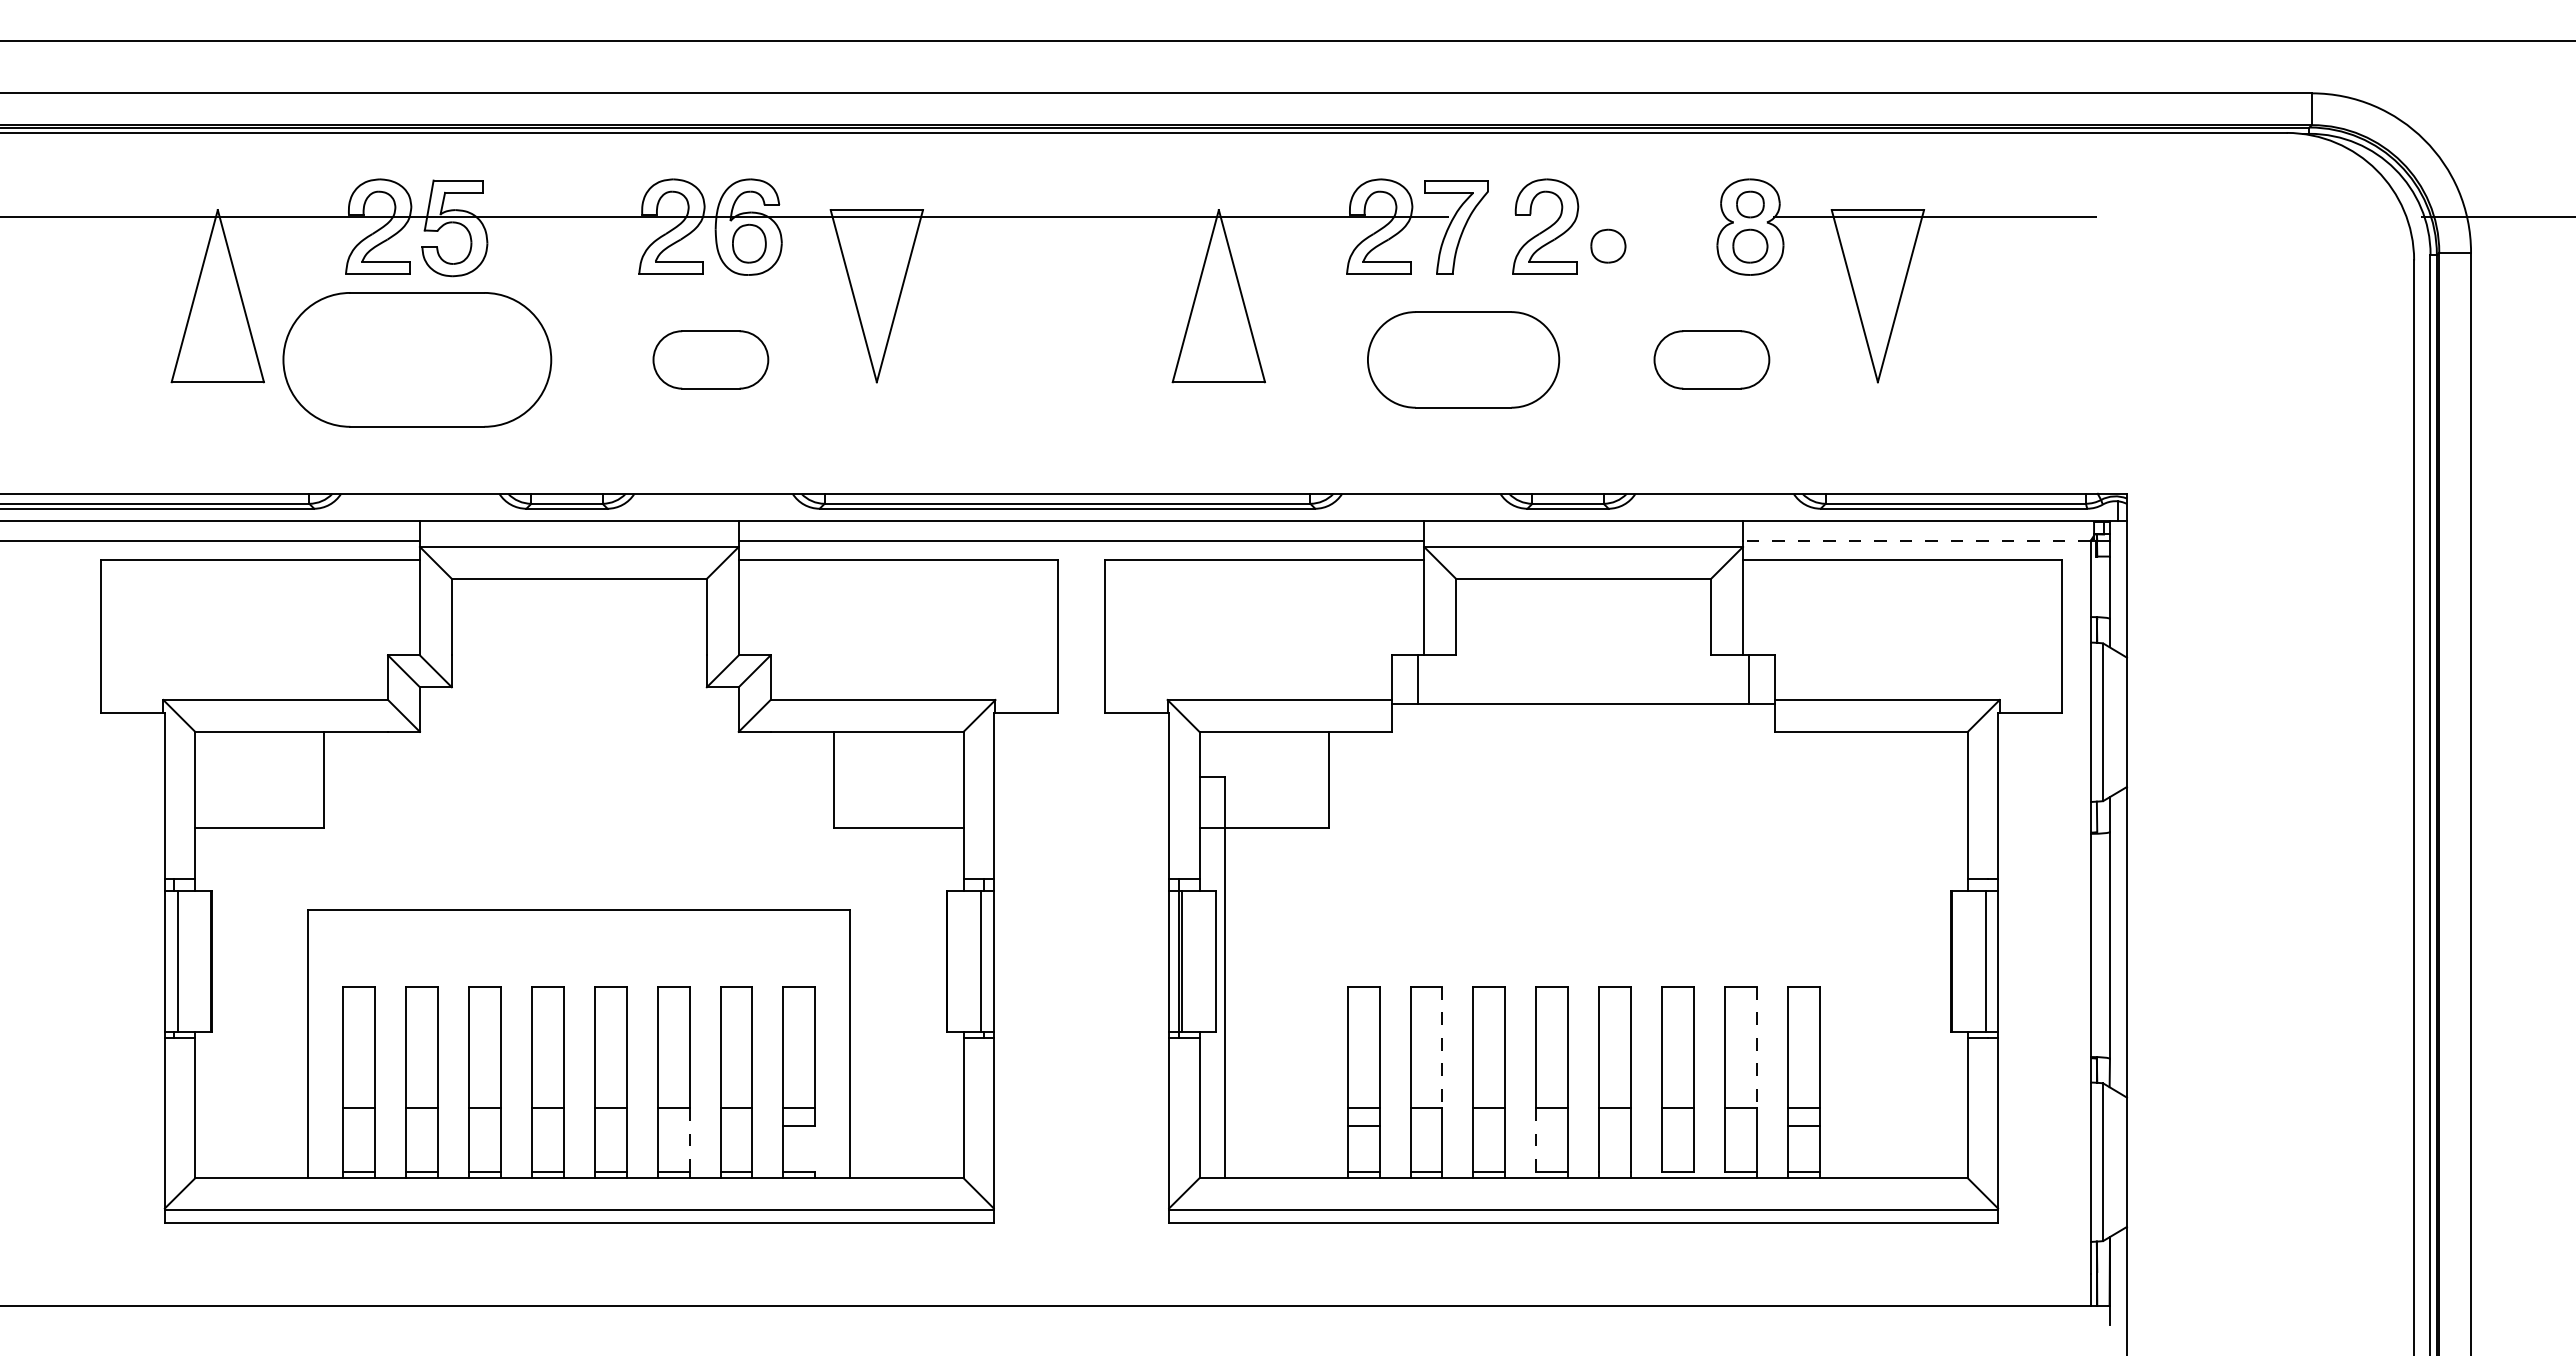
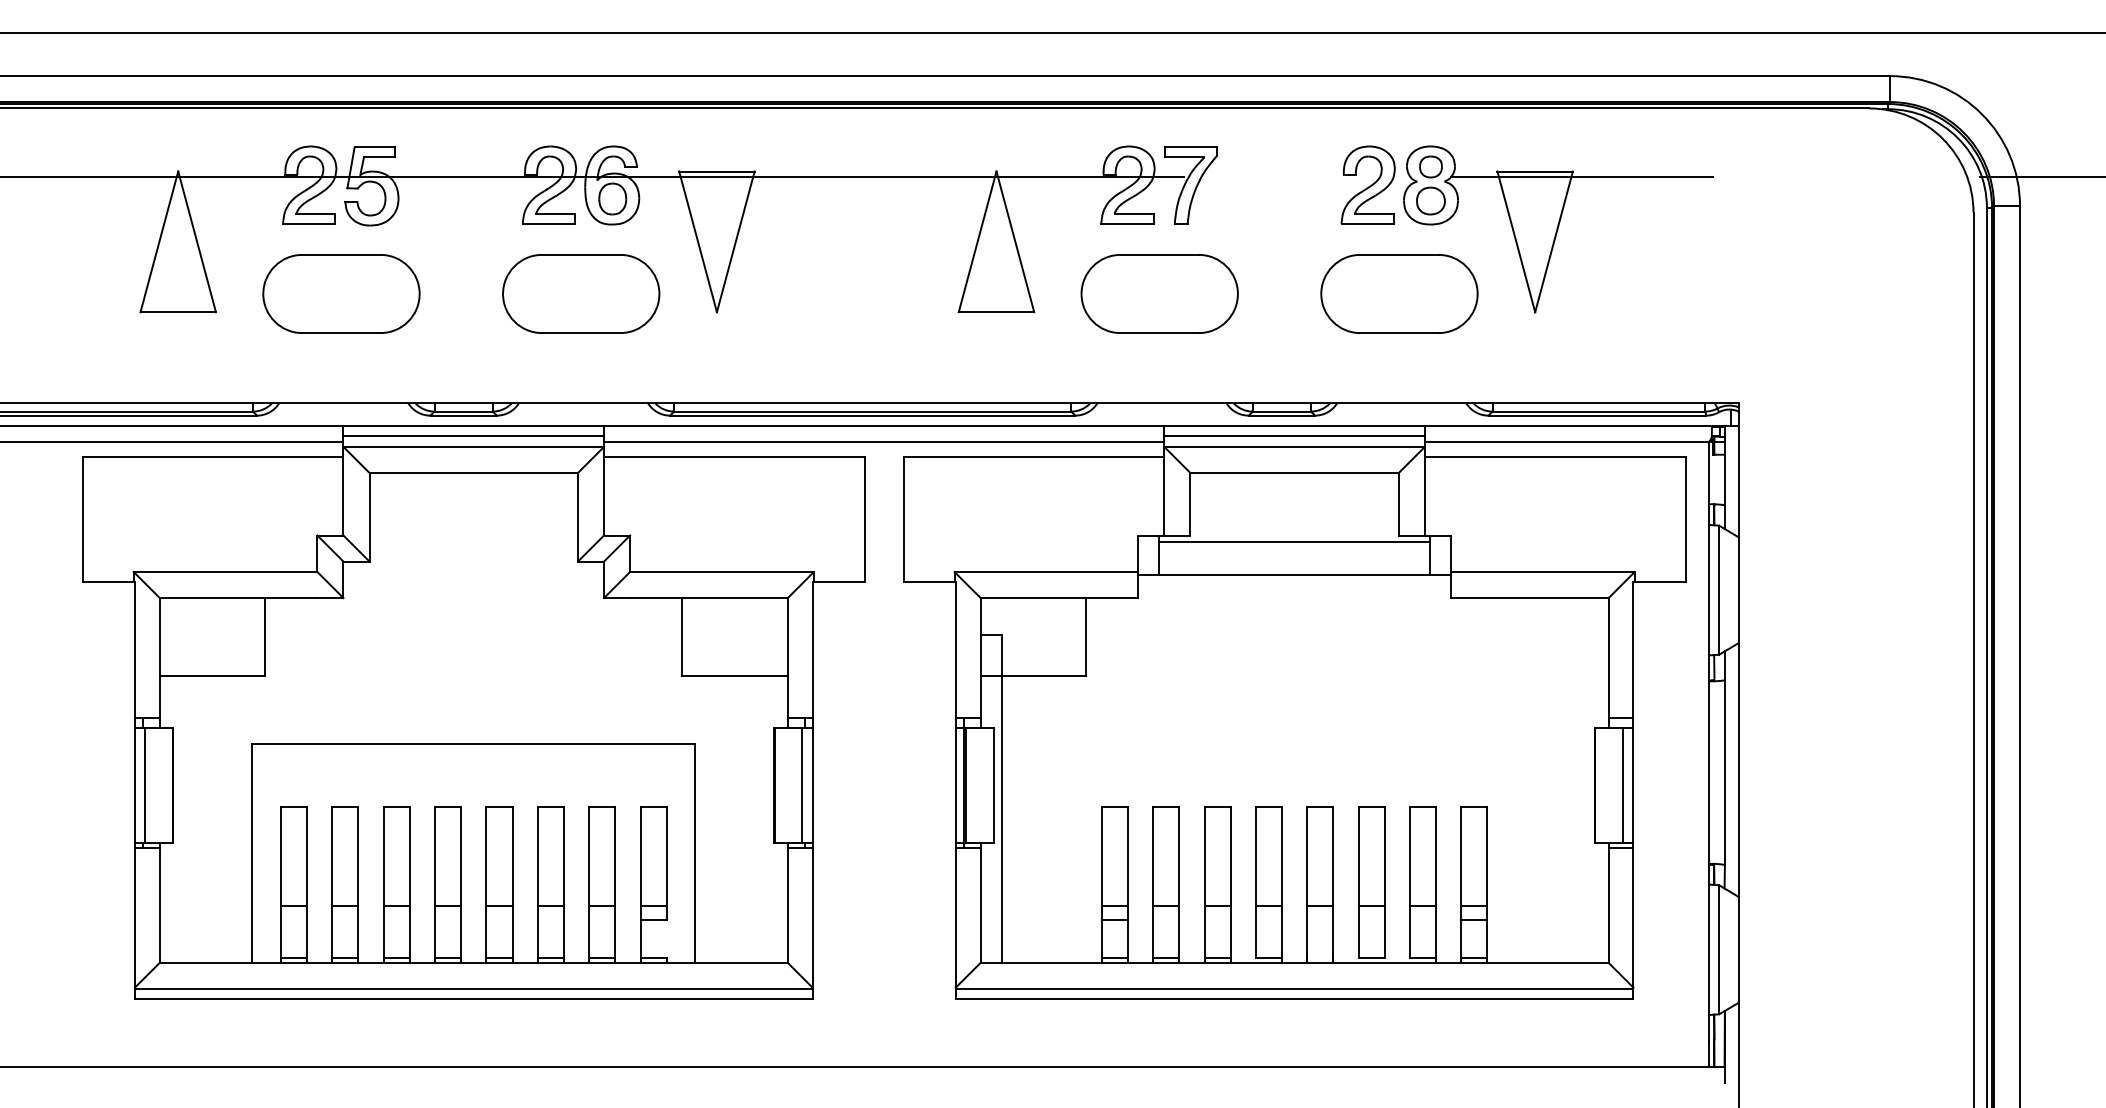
part: (1545, 226) -> (1368, 184), moved
part: (1608, 245) -> (1314, 200), removed
part: (417, 359) -> (341, 293), size x0.71
part: (710, 359) -> (580, 293), size x1.67
part: (1463, 359) -> (1159, 293), moved
part: (1711, 359) -> (1399, 293), size x1.67
line: (578, 534) -> (473, 436), added
line: (1583, 534) -> (1294, 436), added
line: (1916, 540) -> (1566, 441), dashed -> solid
line: (1583, 663) -> (1294, 542), added
line: (1442, 1047) -> (1179, 856), dashed -> solid
line: (1756, 1047) -> (1435, 856), dashed -> solid
line: (689, 1140) -> (563, 932), dashed -> solid
line: (1536, 1140) -> (1256, 932), dashed -> solid

